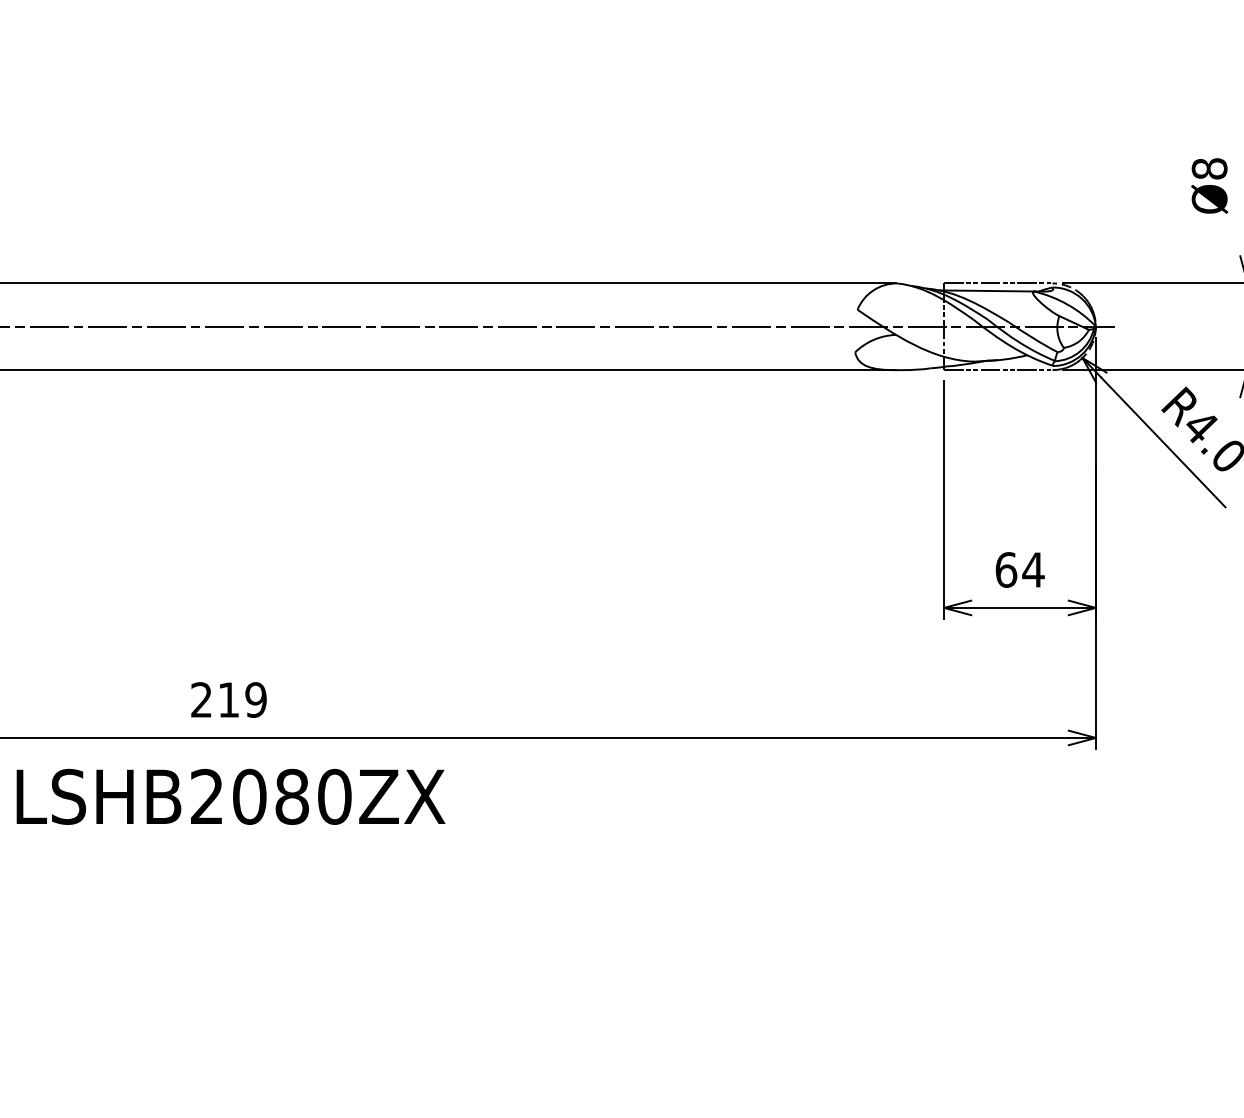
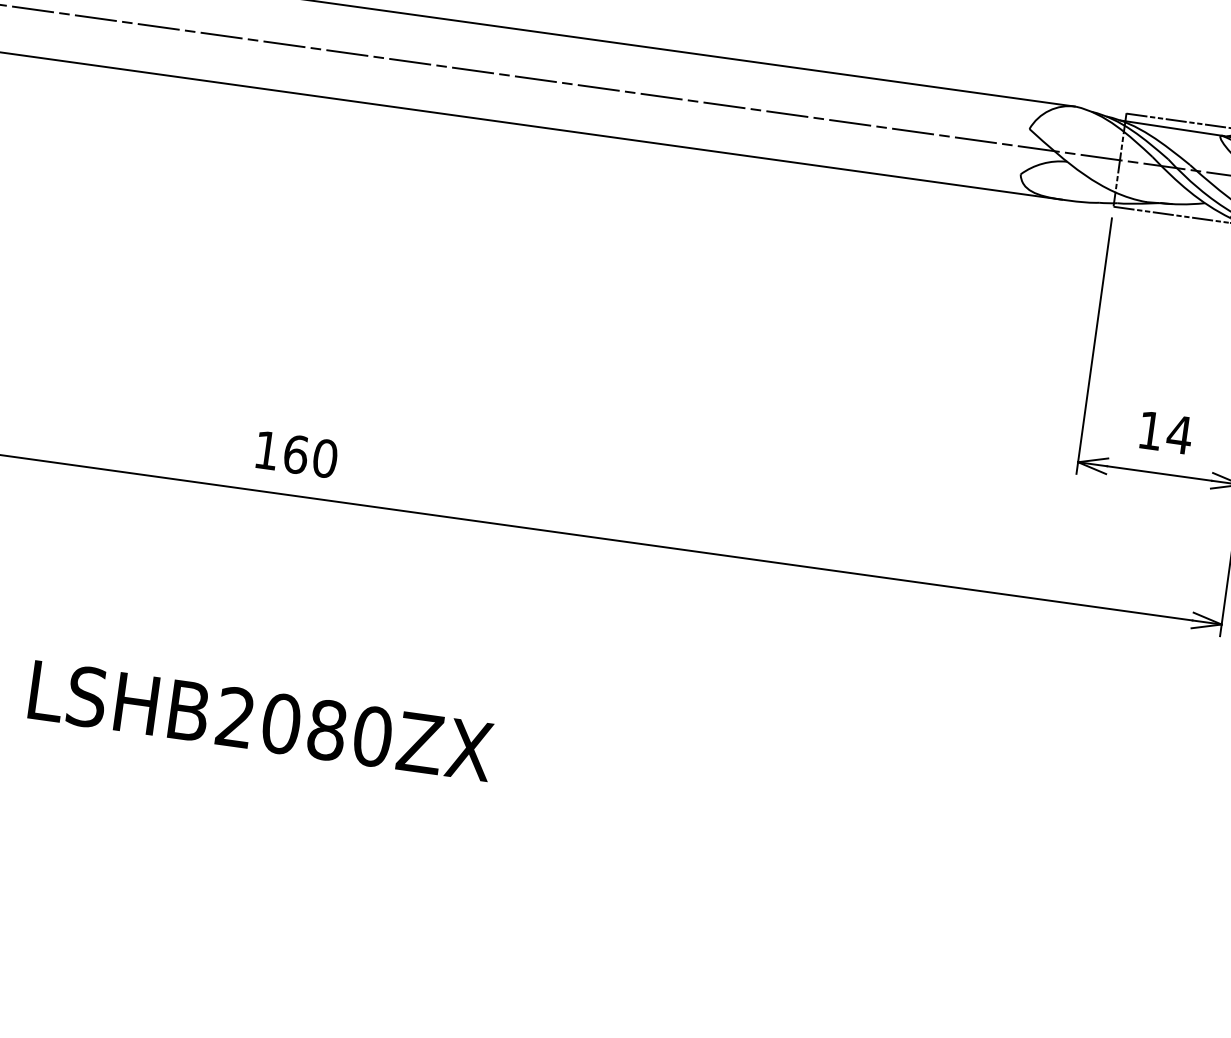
text: (1006, 569) -> (1150, 430), 64 -> 14
text: (228, 699) -> (295, 453), 219 -> 160
text: (230, 796) -> (260, 720), moved

